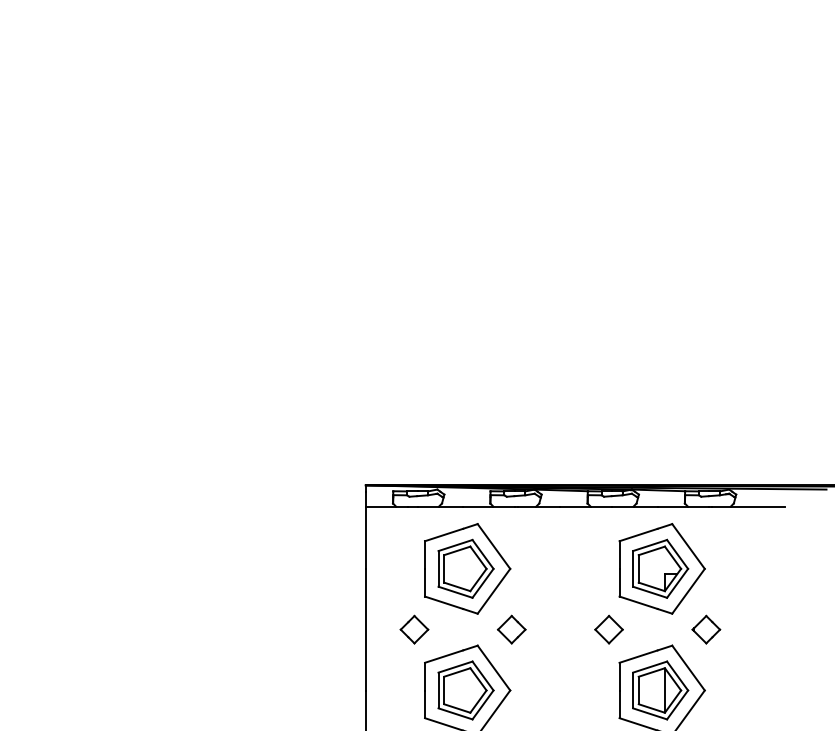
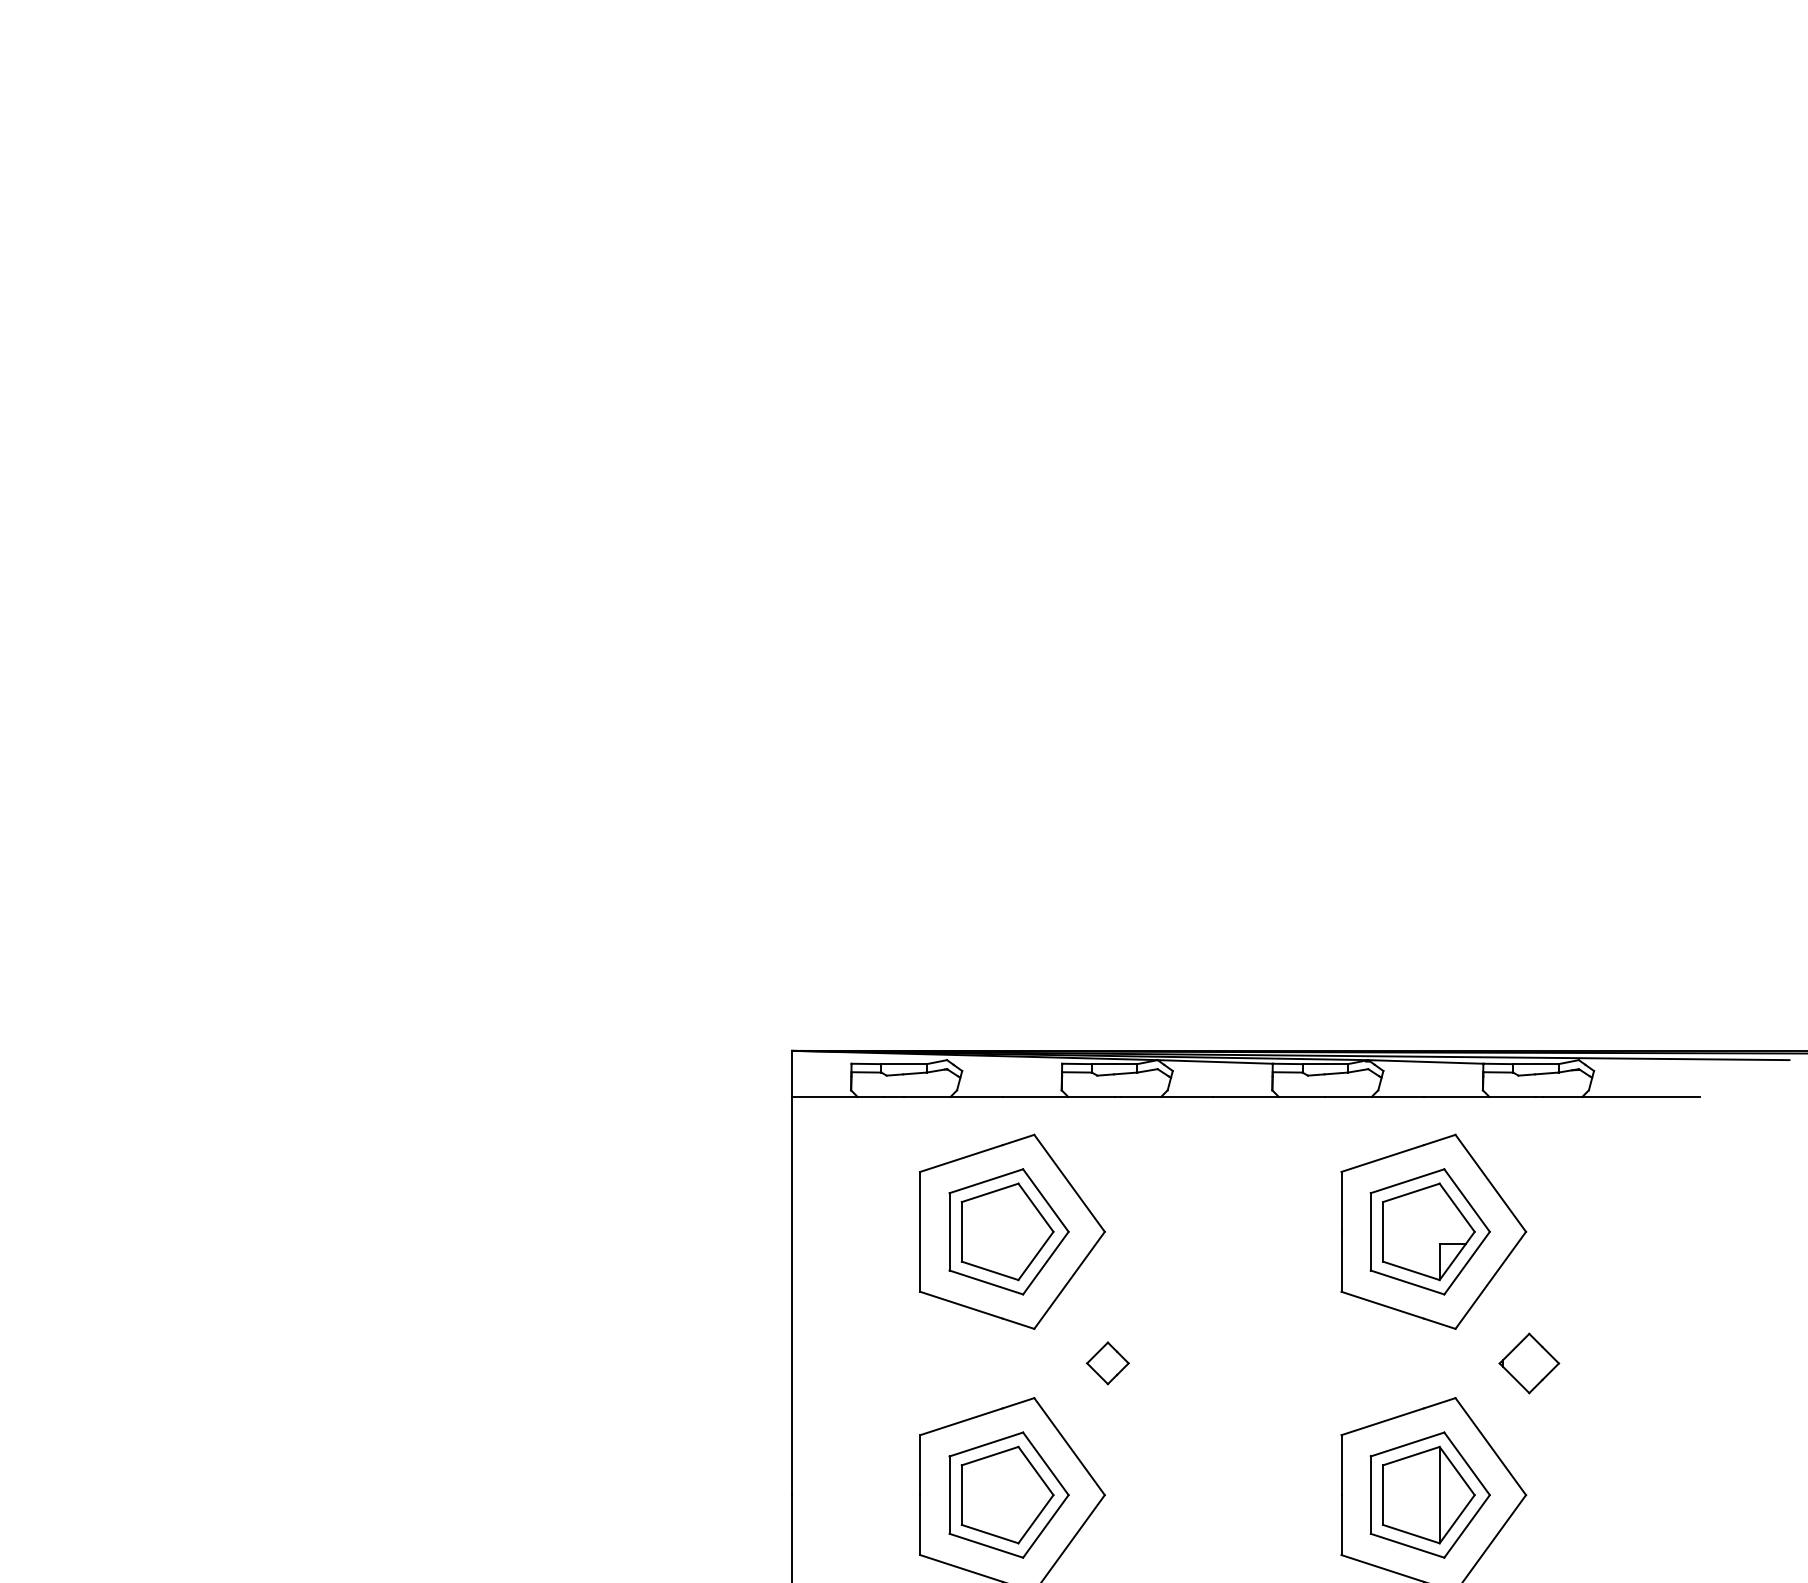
part: (414, 629) -> (897, 1363), removed
part: (511, 629) -> (1107, 1363), size x0.7
part: (608, 629) -> (1317, 1363), removed

